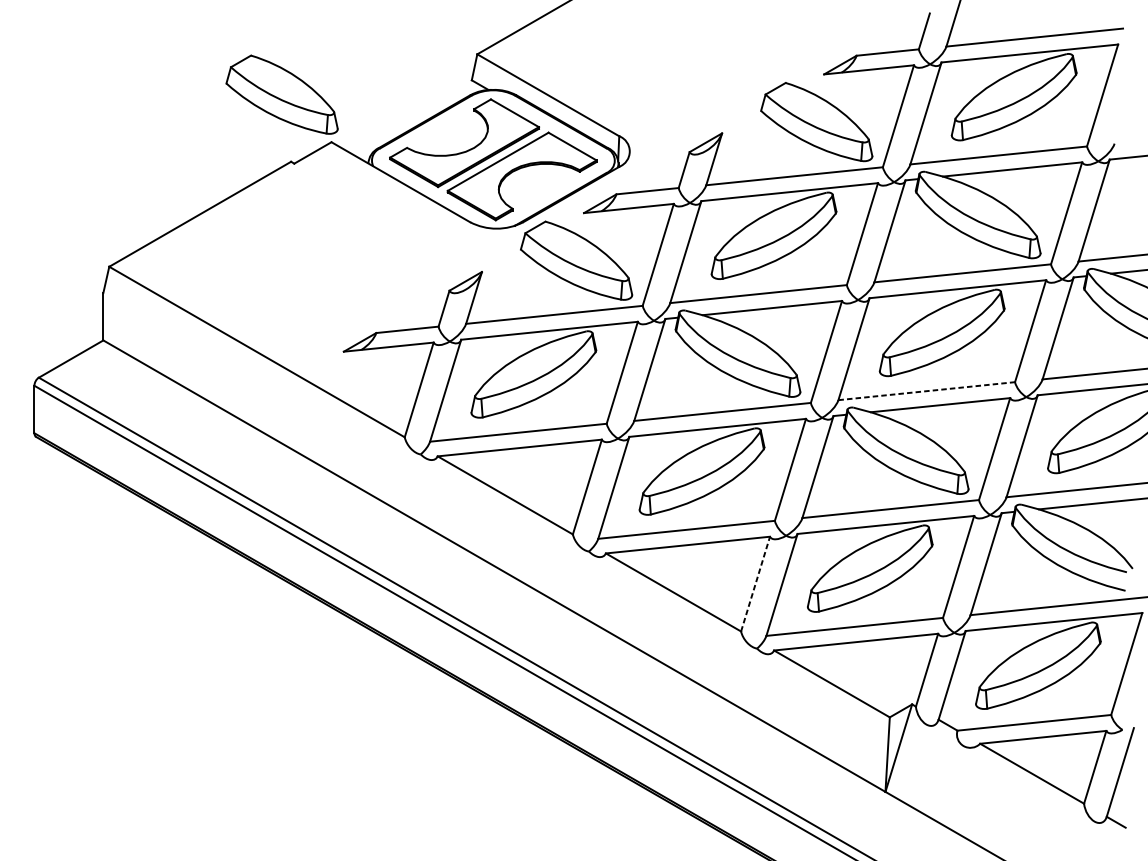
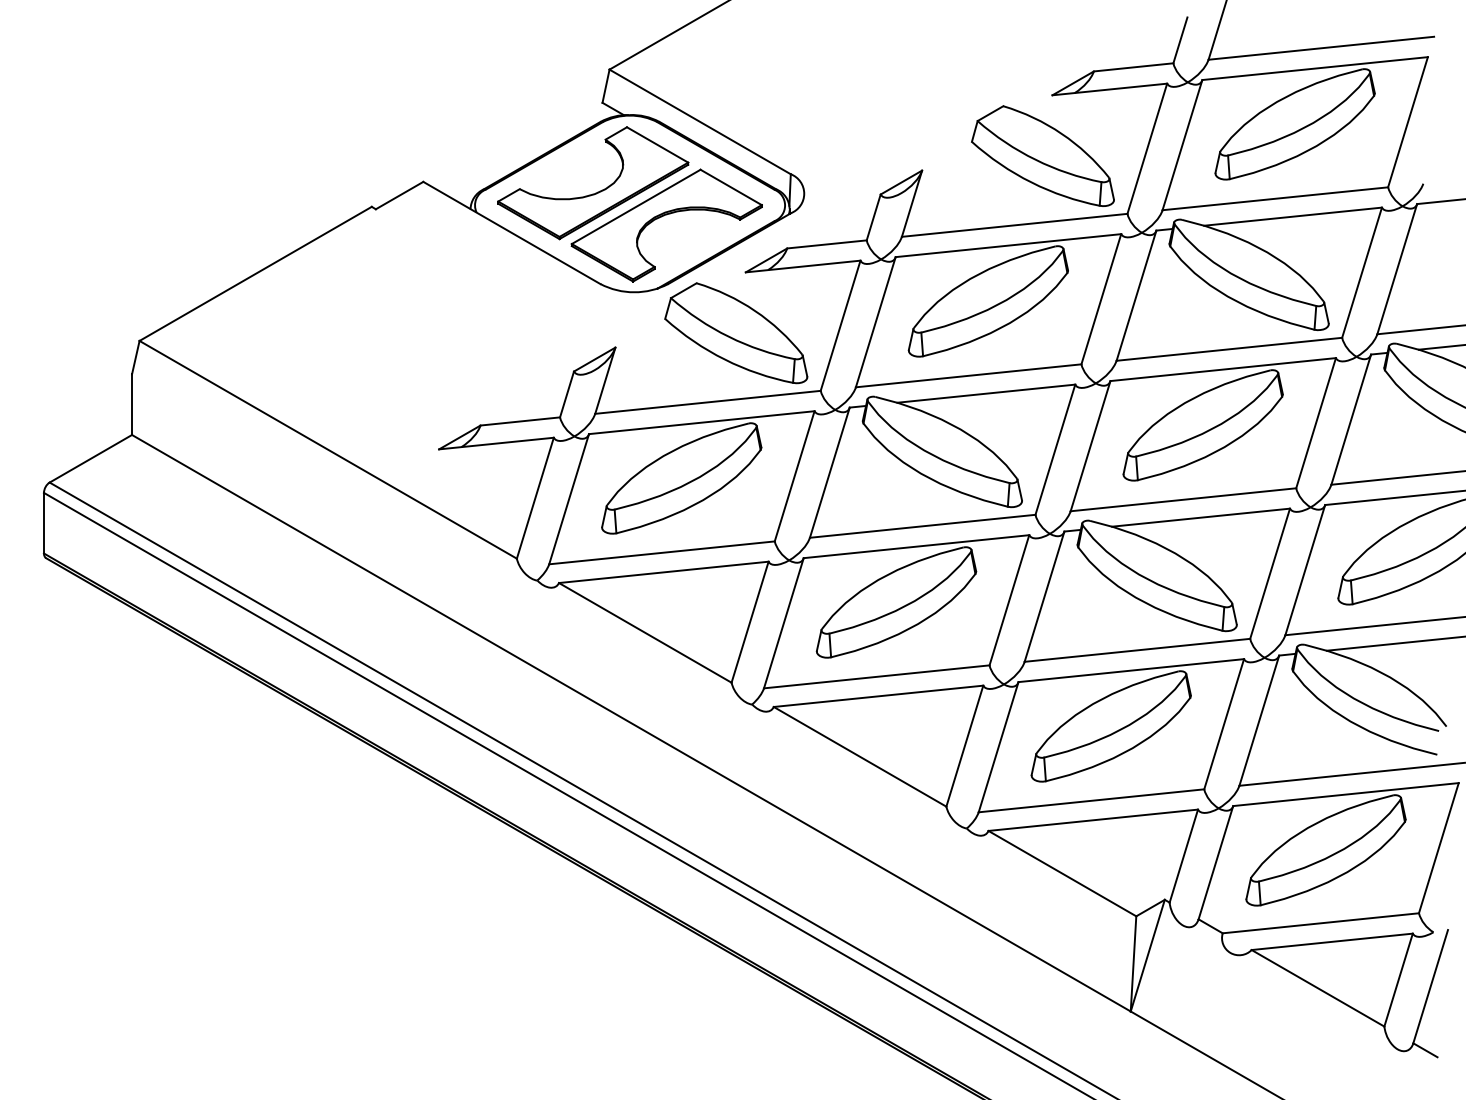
part: (282, 94) -> (360, 121), removed
line: (926, 390) -> (1183, 499), dashed -> solid
line: (756, 583) -> (965, 745), dashed -> solid

